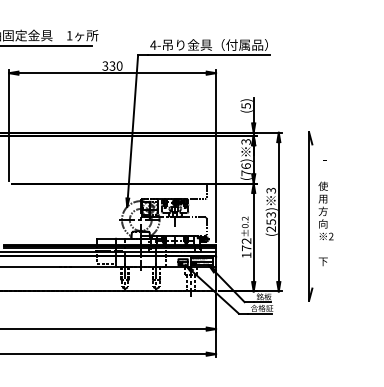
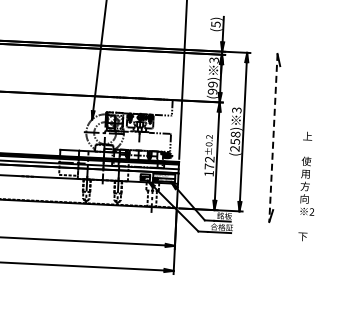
text: (245, 169) -> (212, 87), (76) -> (99)
text: (325, 213) -> (307, 188), moved
text: (270, 214) -> (234, 134), (253) -> (258)
line: (309, 217) -> (273, 138), solid -> dashed

